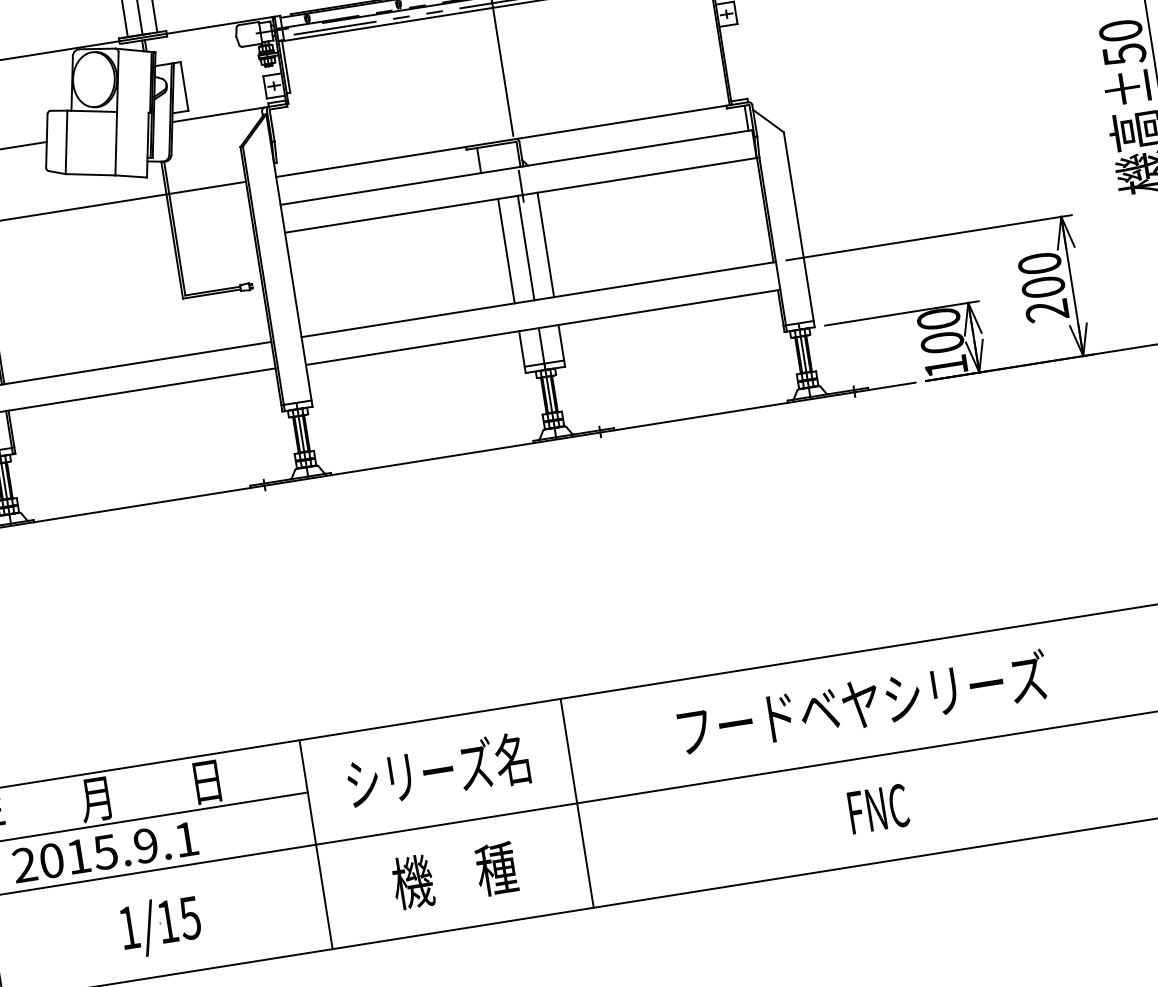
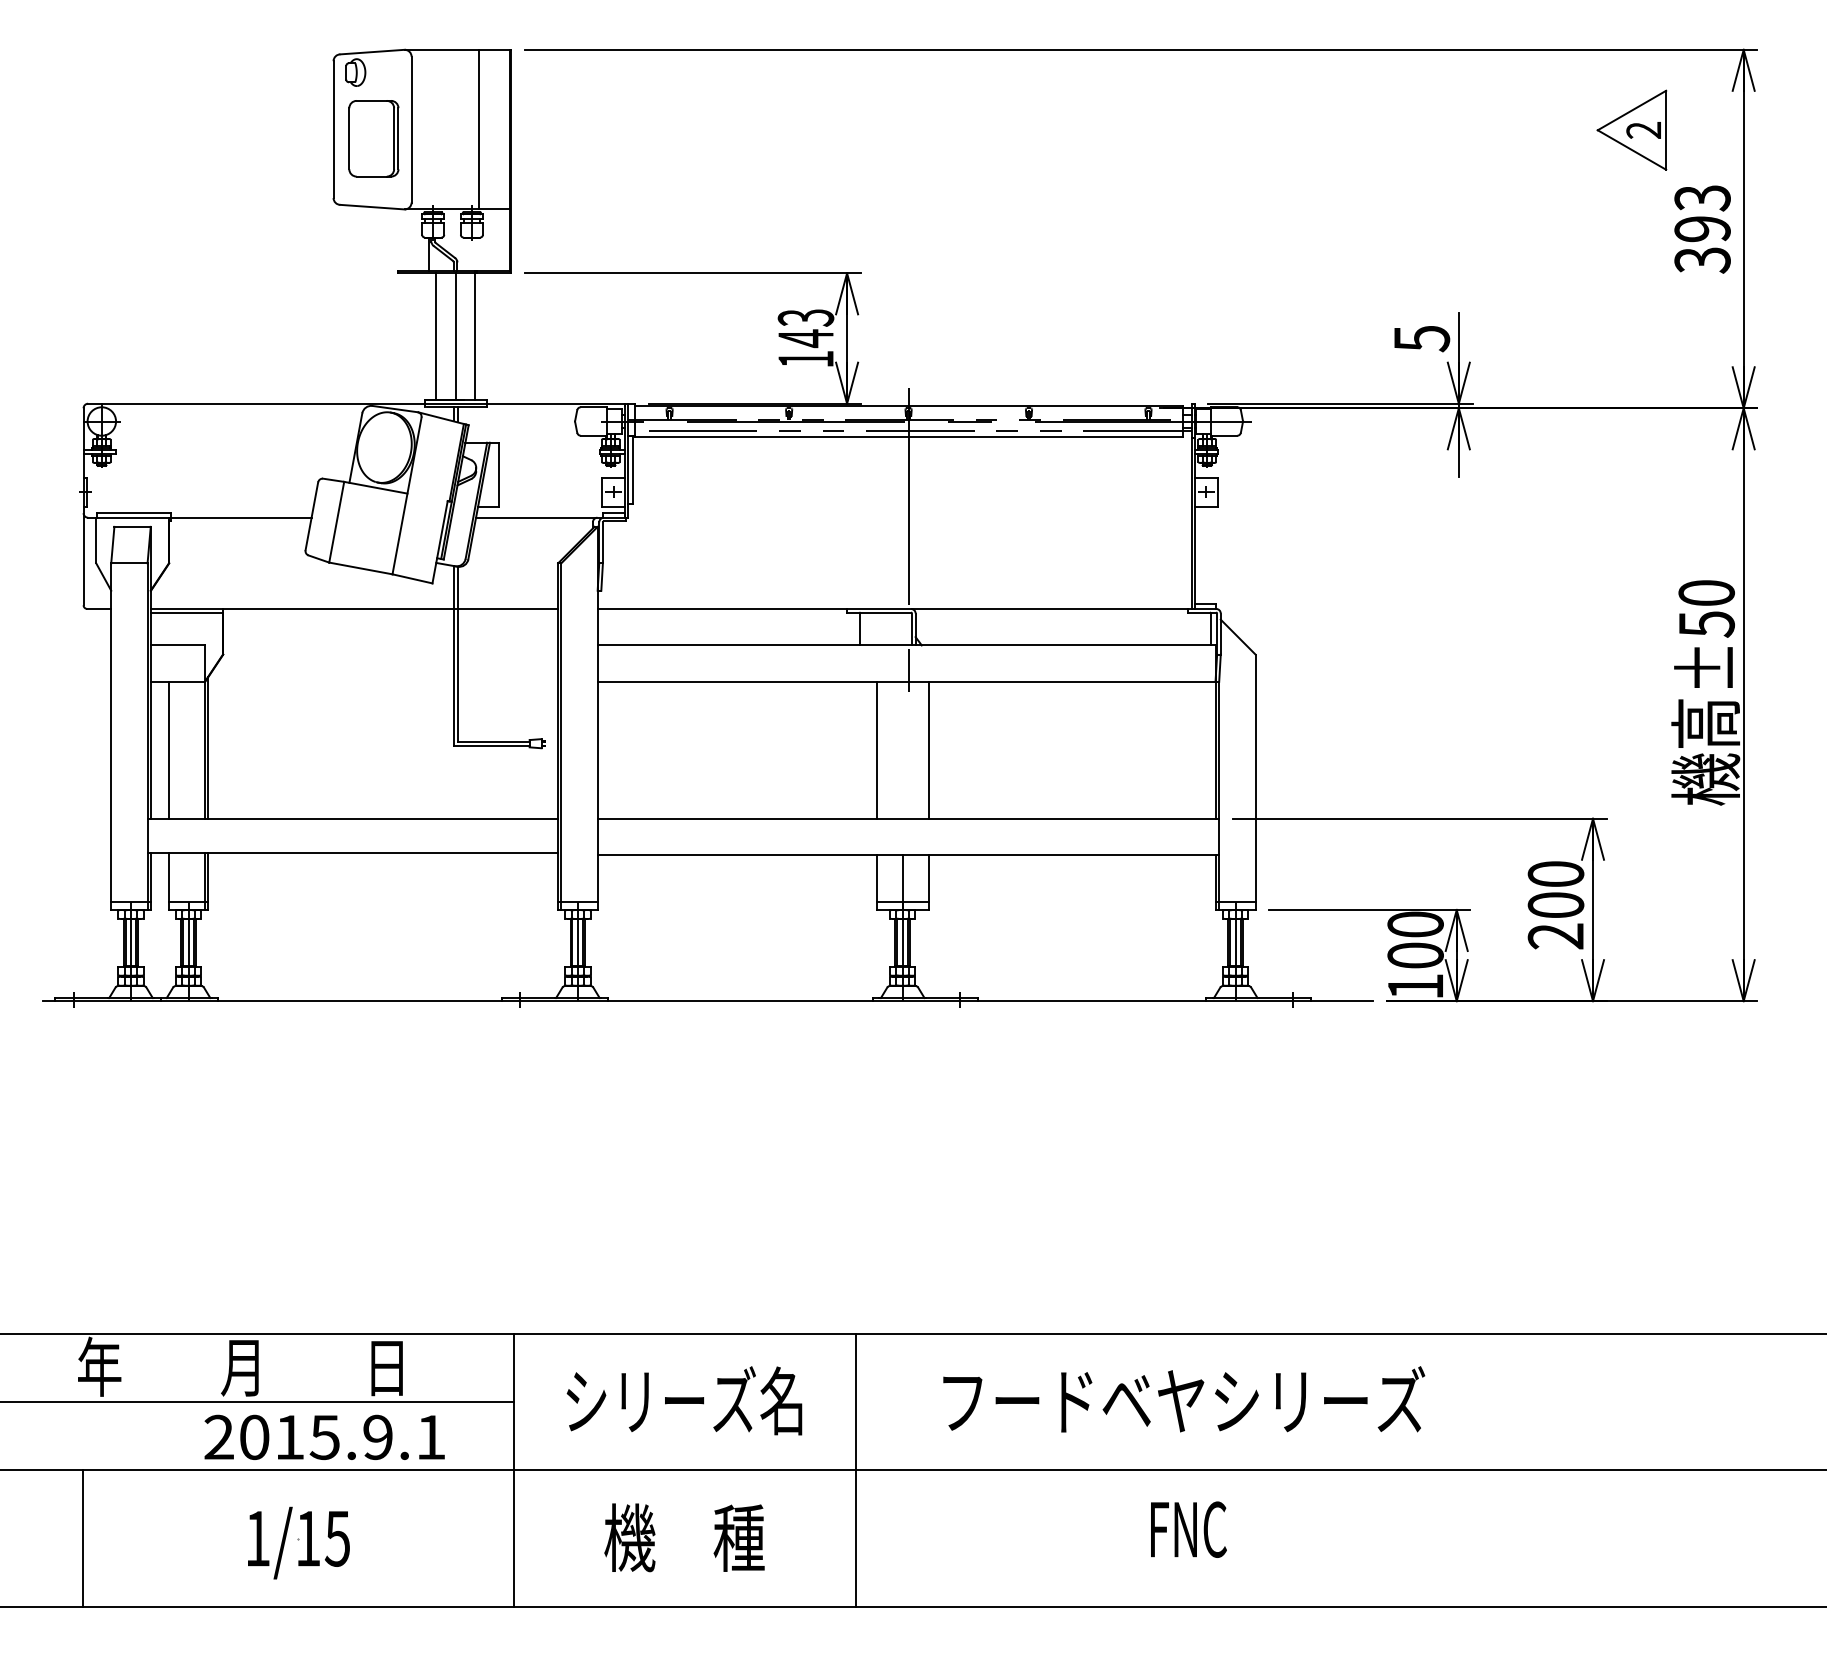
line: (525, 247) -> (902, 749), removed
text: (863, 702) -> (1184, 1399), moved
text: (878, 808) -> (1188, 1529), moved
text: (105, 851) -> (324, 1436), moved

